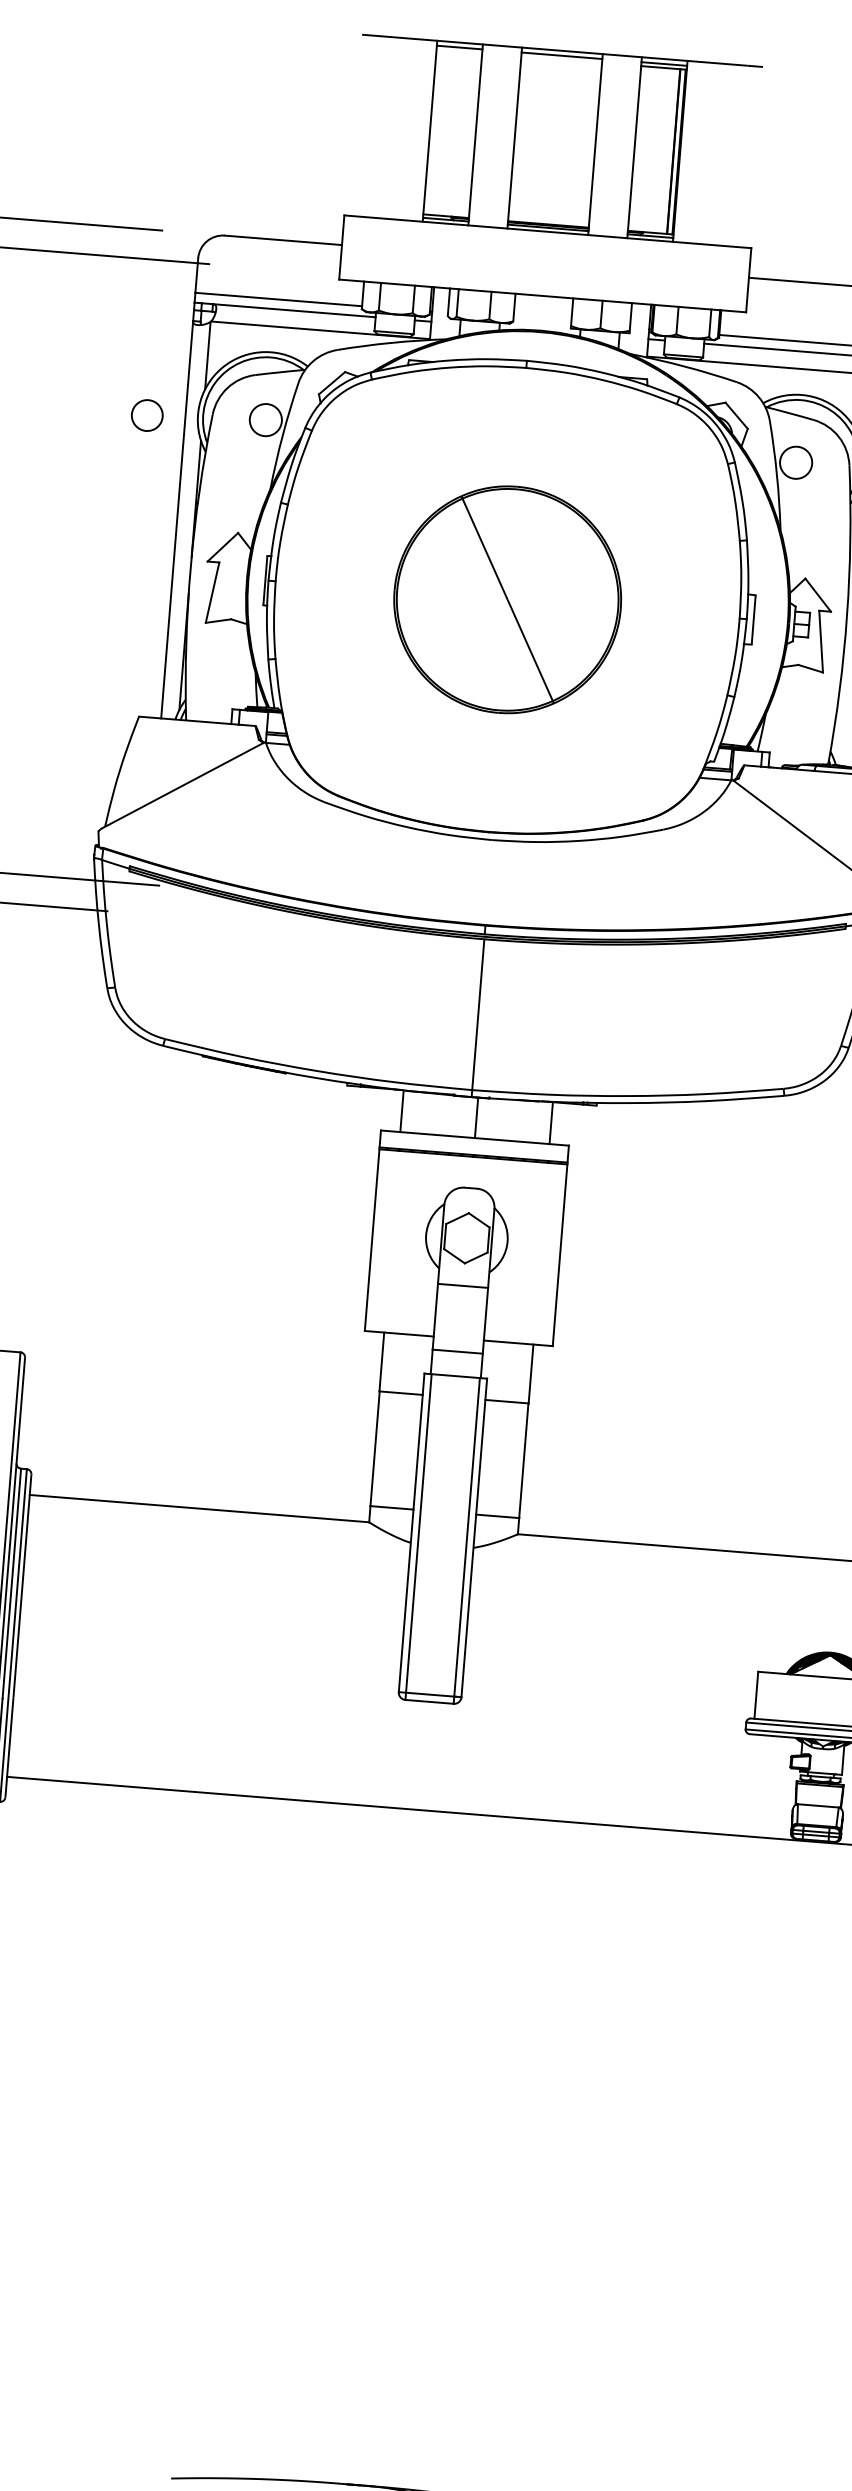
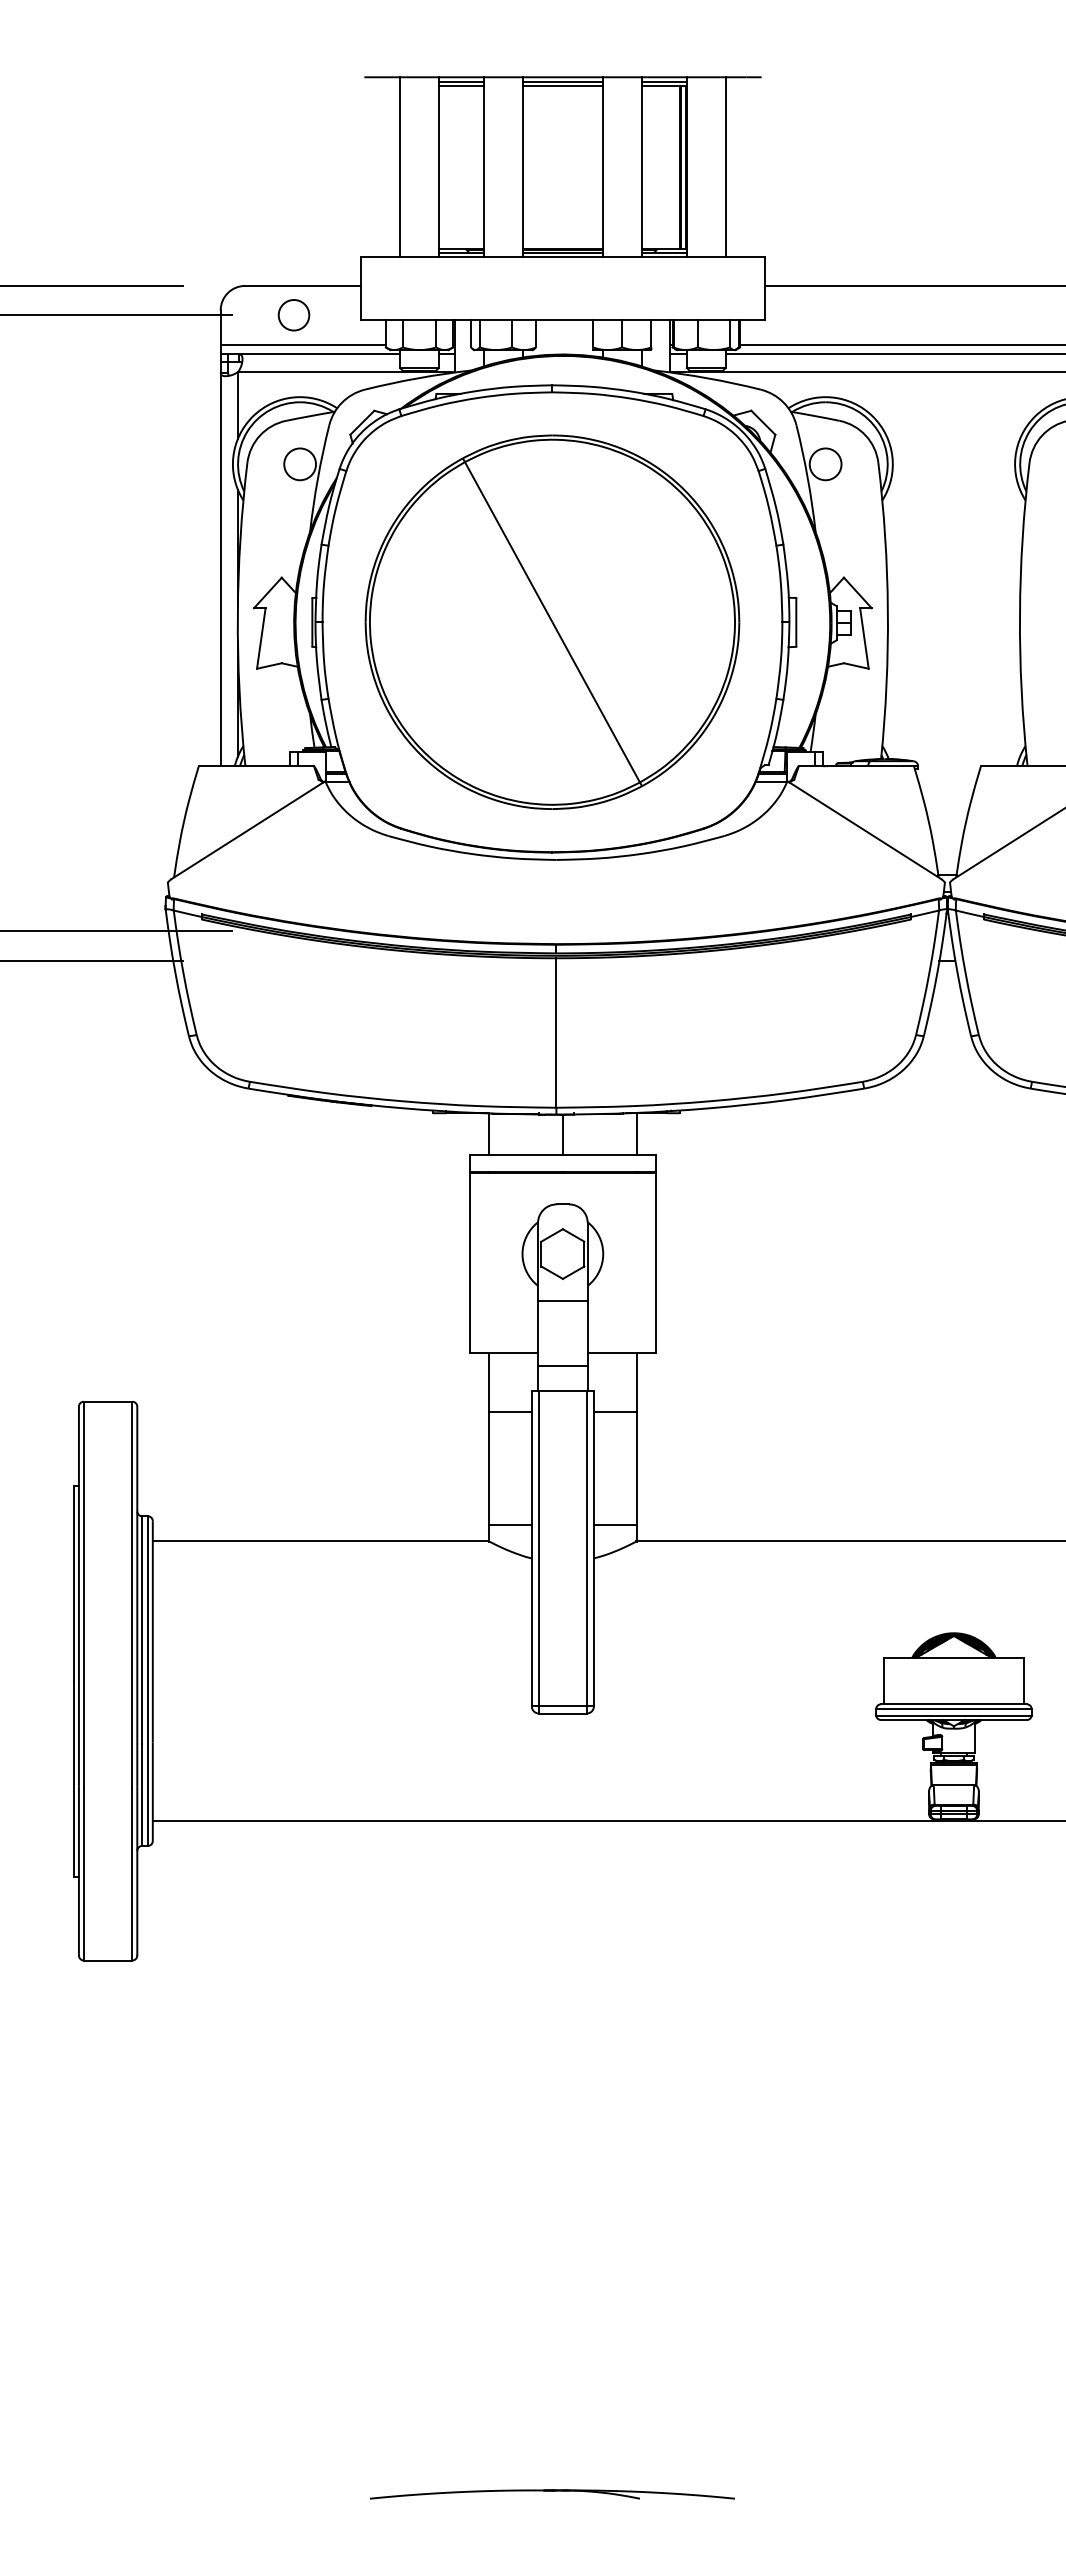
line: (459, 51) -> (461, 86), added
line: (561, 60) -> (562, 86), added
line: (391, 127) -> (400, 166), added
line: (719, 154) -> (725, 166), added
circle: (146, 415) -> (293, 315), moved
part: (507, 599) -> (552, 621), size x1.67

